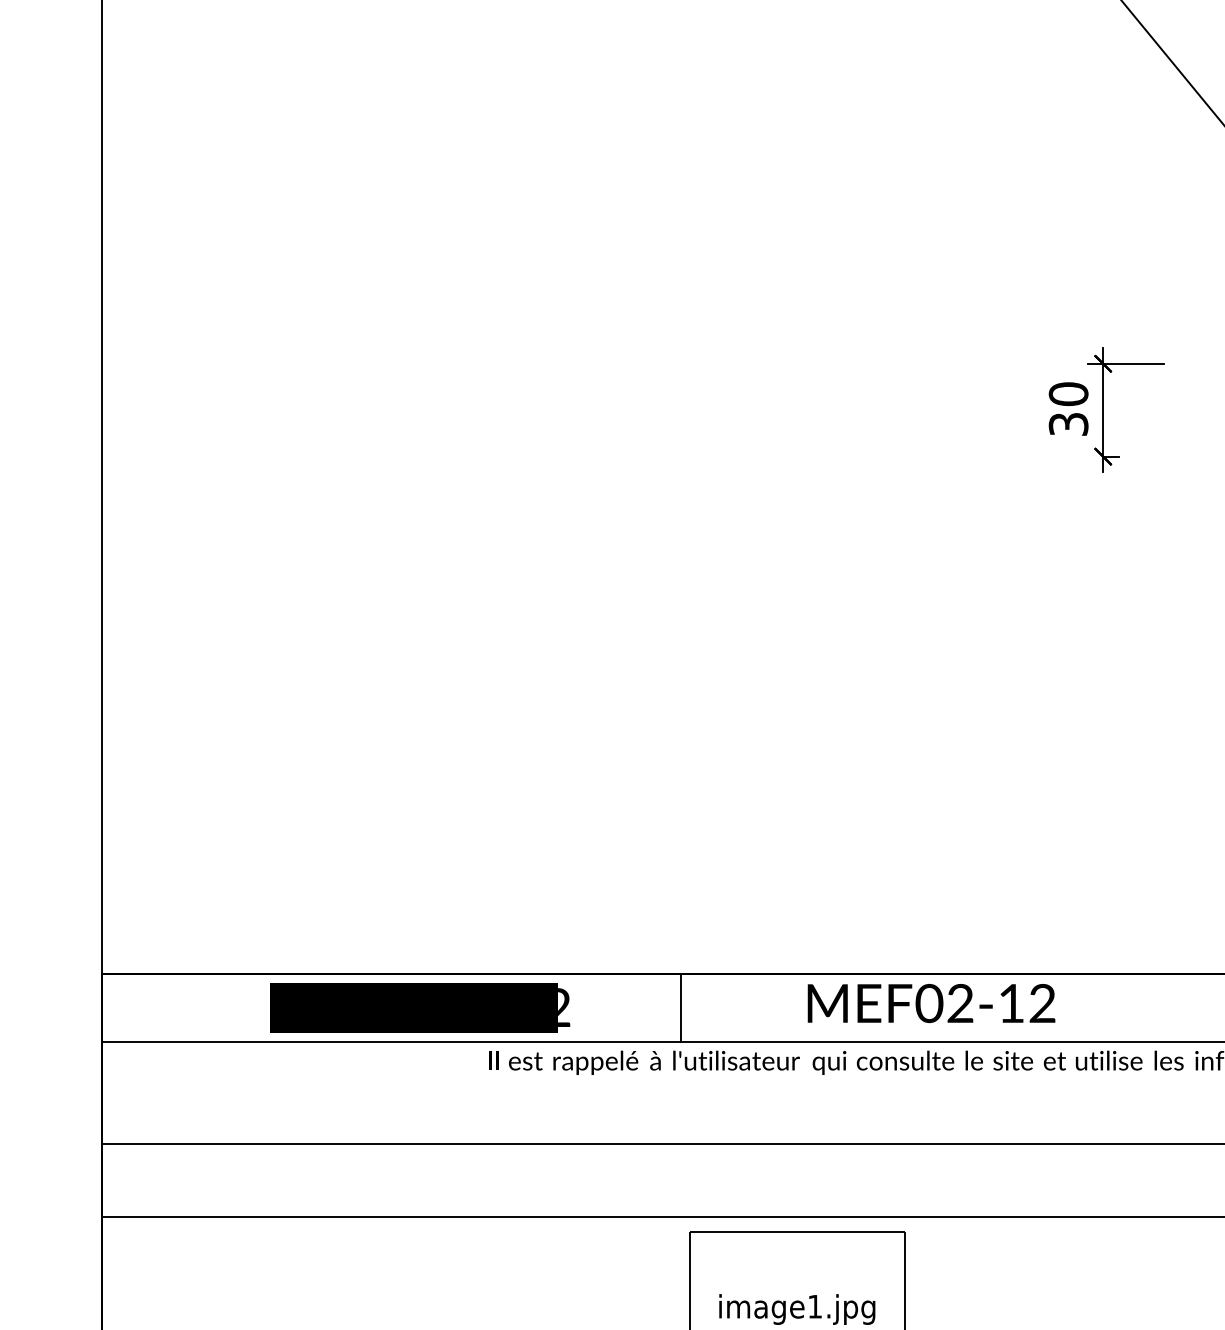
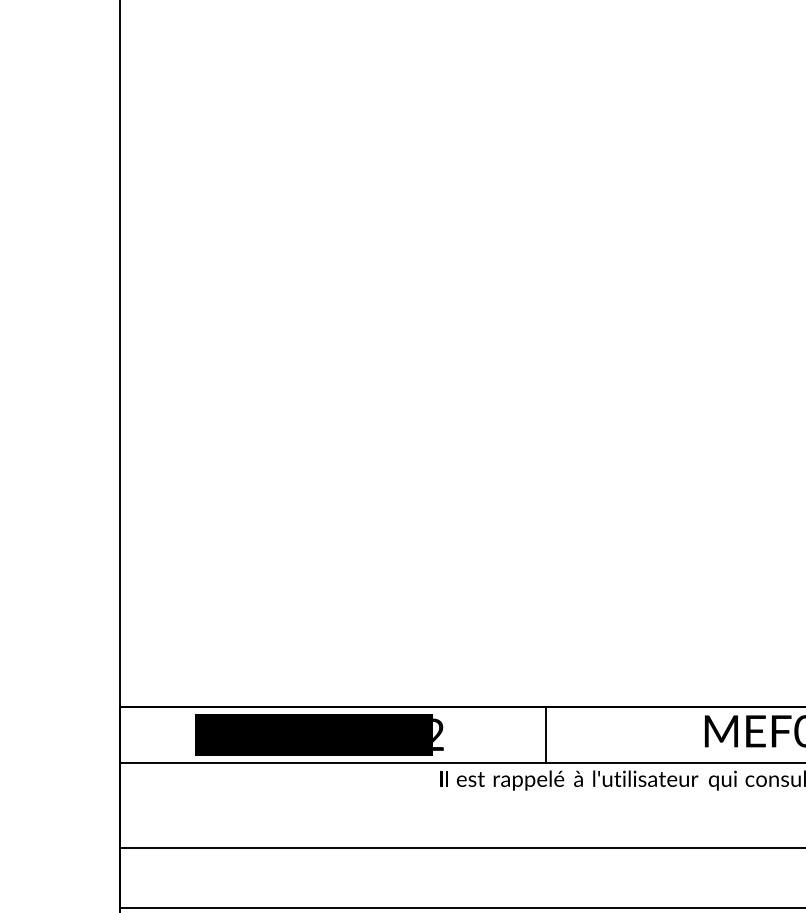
text: (420, 1007) -> (319, 734), moved
line: (680, 1007) -> (546, 734), moved

